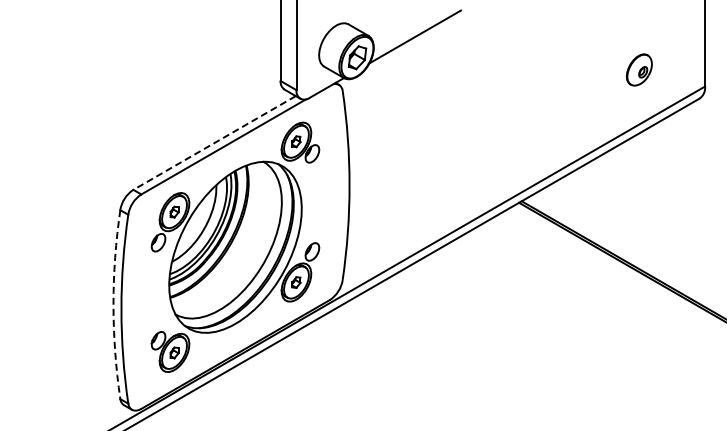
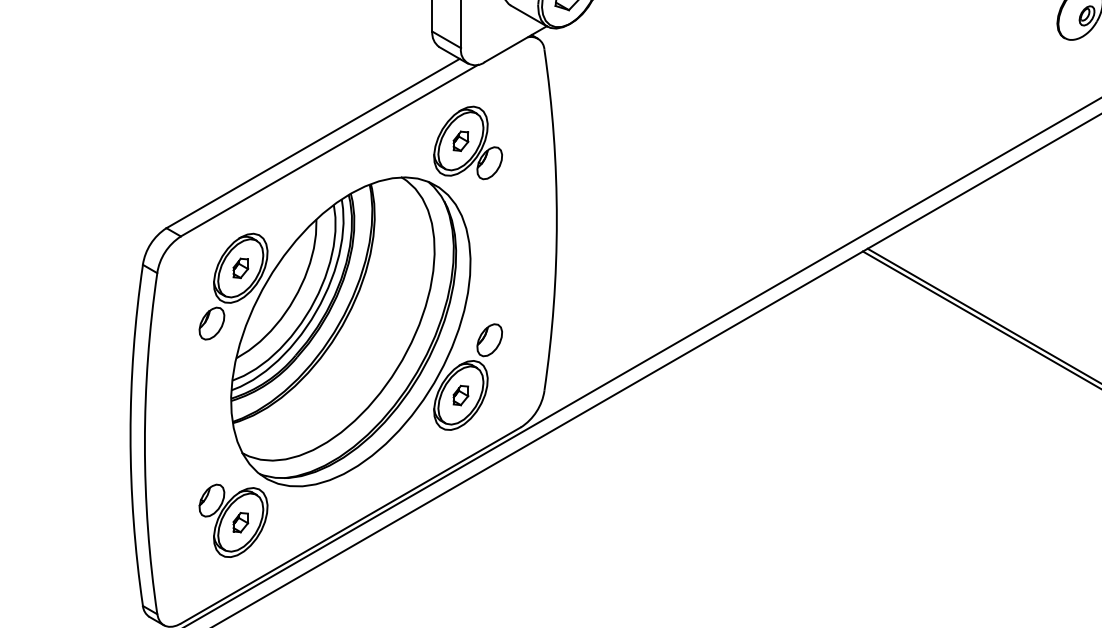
line: (214, 143) -> (312, 144), dashed -> solid
arc: (113, 304) -> (130, 435), dashed -> solid

